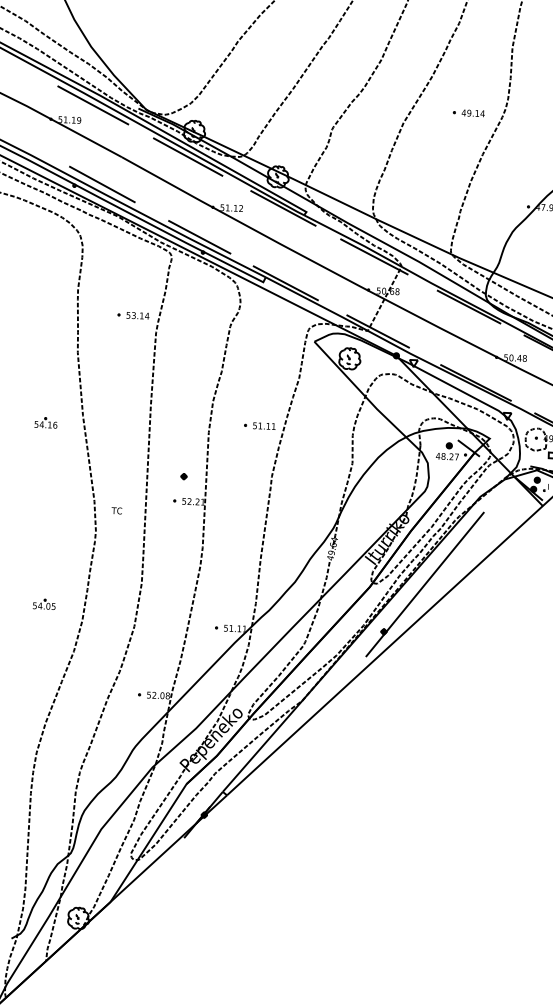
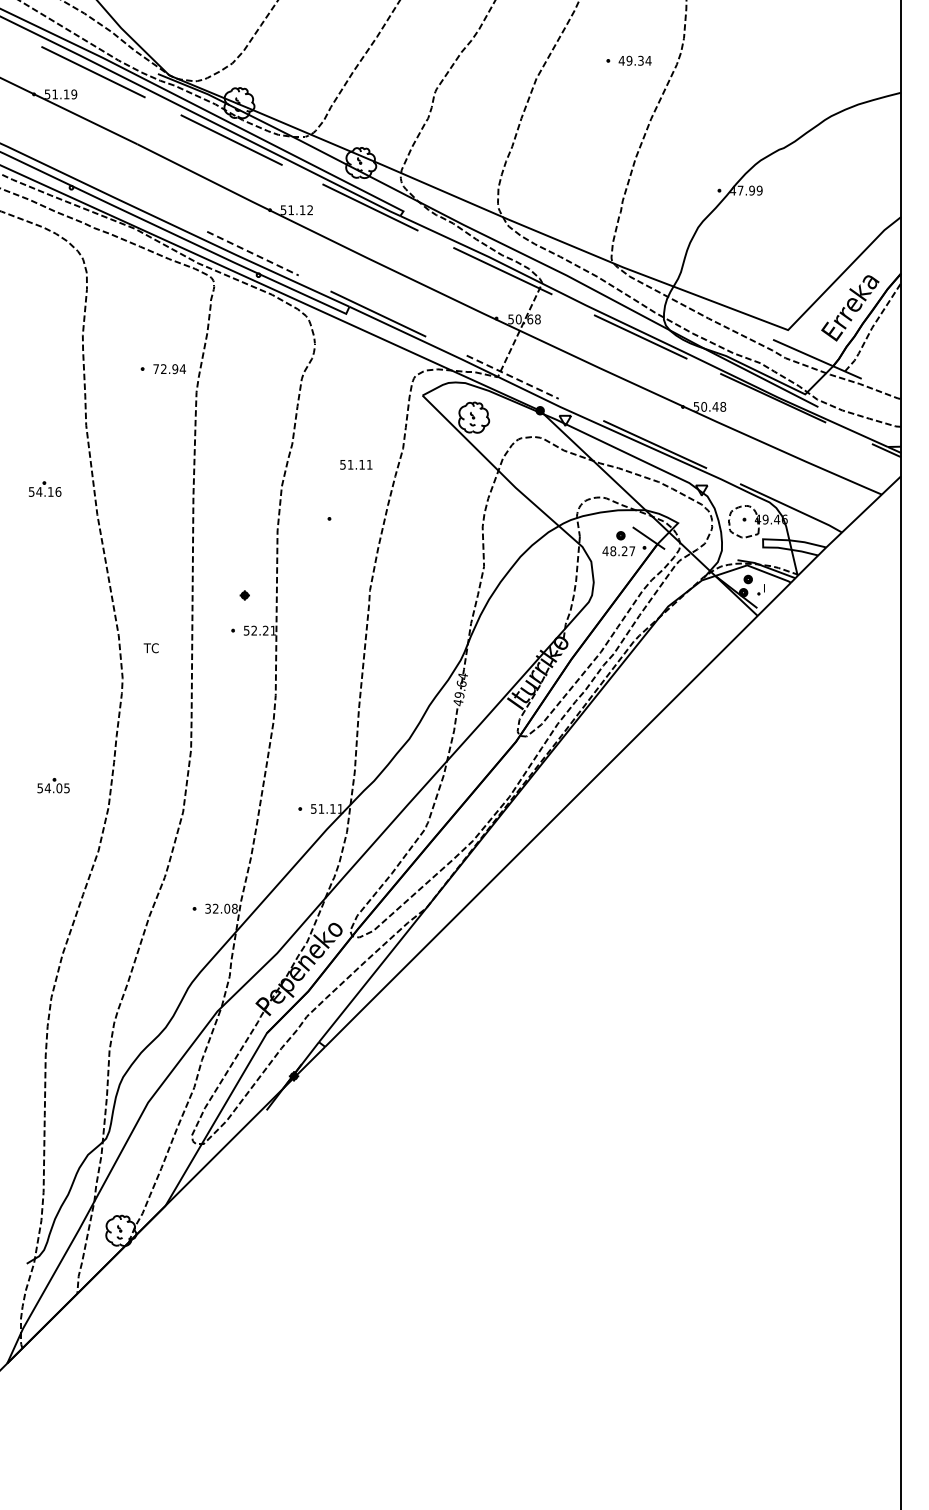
text: (477, 113) -> (640, 60), 49.14 -> 49.34
line: (101, 183) -> (110, 183), removed
line: (199, 237) -> (252, 253), solid -> dashed
text: (135, 315) -> (165, 369), 53.14 -> 72.94
line: (378, 331) -> (512, 377), solid -> dashed
part: (46, 422) -> (45, 488), moved
text: (264, 425) -> (356, 464), moved
part: (424, 584) -> (594, 734), removed
text: (148, 694) -> (207, 907), 52.08 -> 32.08

